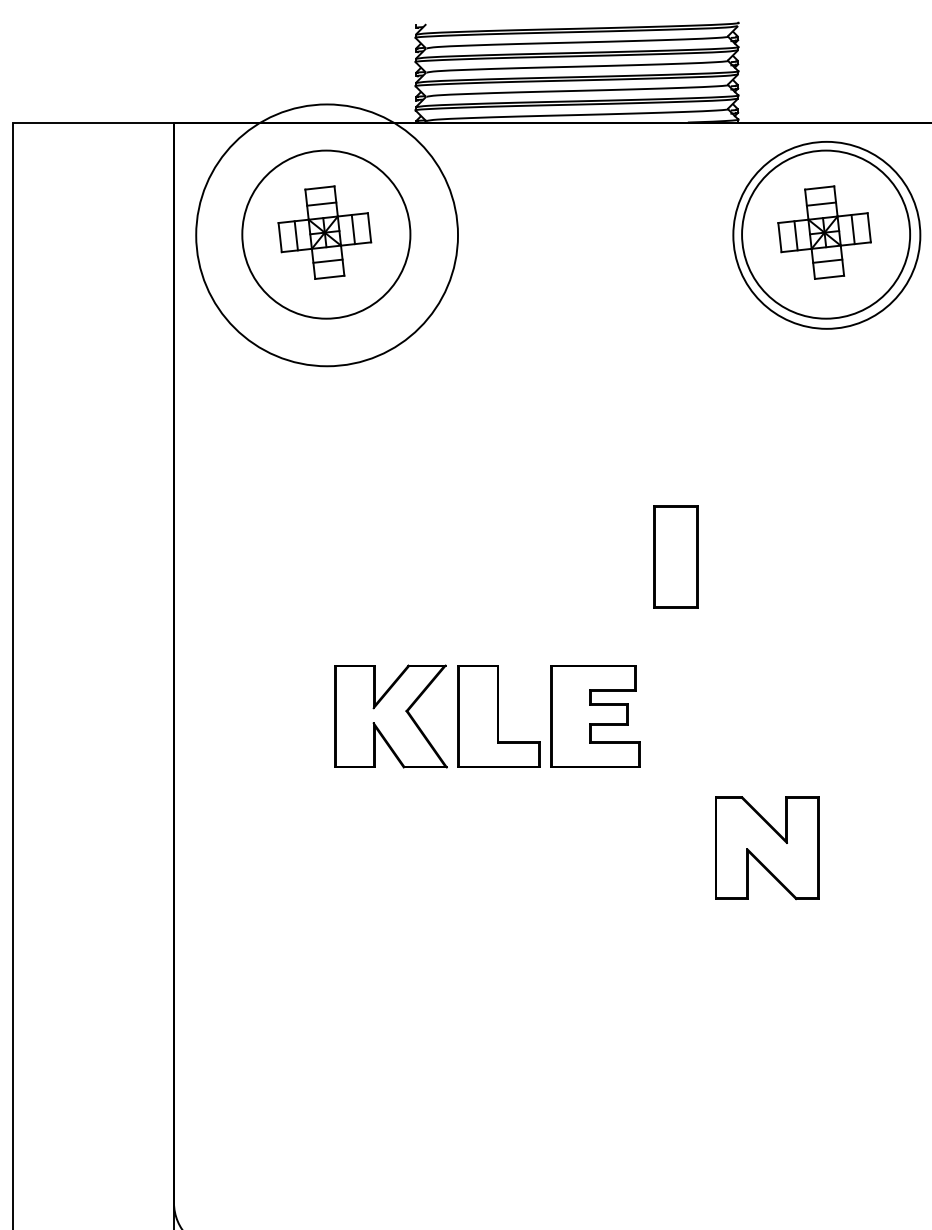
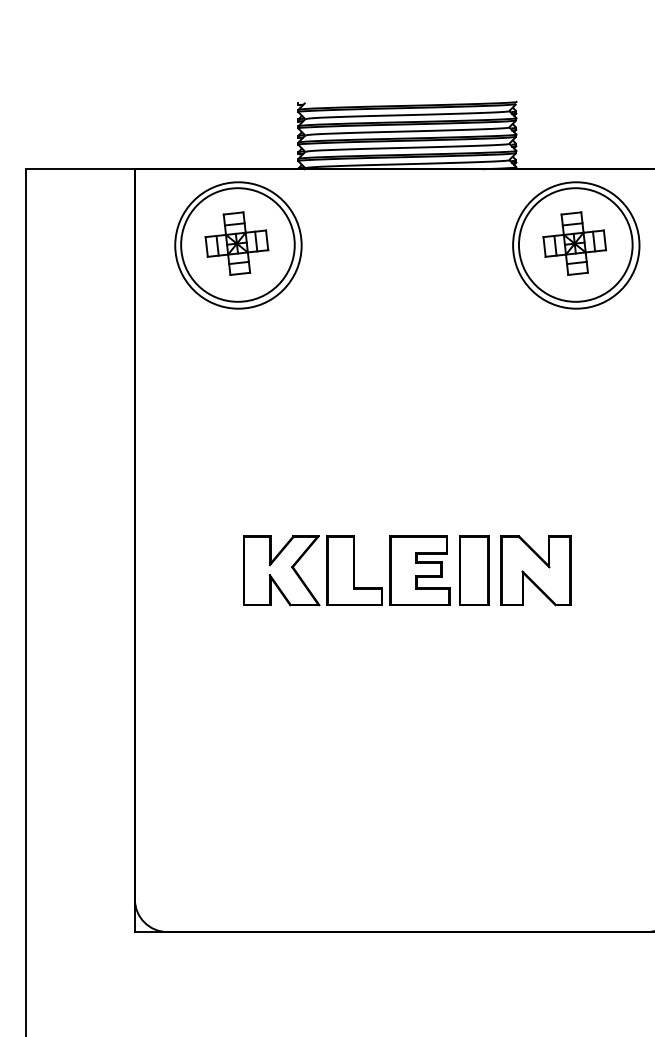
circle: (327, 235) -> (238, 245), size x0.71
part: (676, 556) -> (474, 570), moved
part: (766, 847) -> (535, 570), moved

